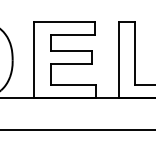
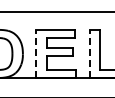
line: (34, 59) -> (36, 53), solid -> dashed
line: (118, 59) -> (89, 53), solid -> dashed

